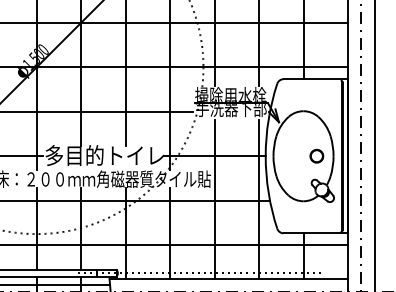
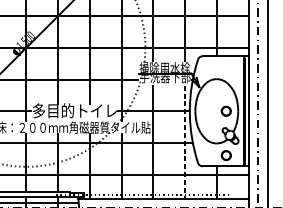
line: (259, 199) -> (185, 142), solid -> dashed
part: (316, 217) -> (226, 155), added

